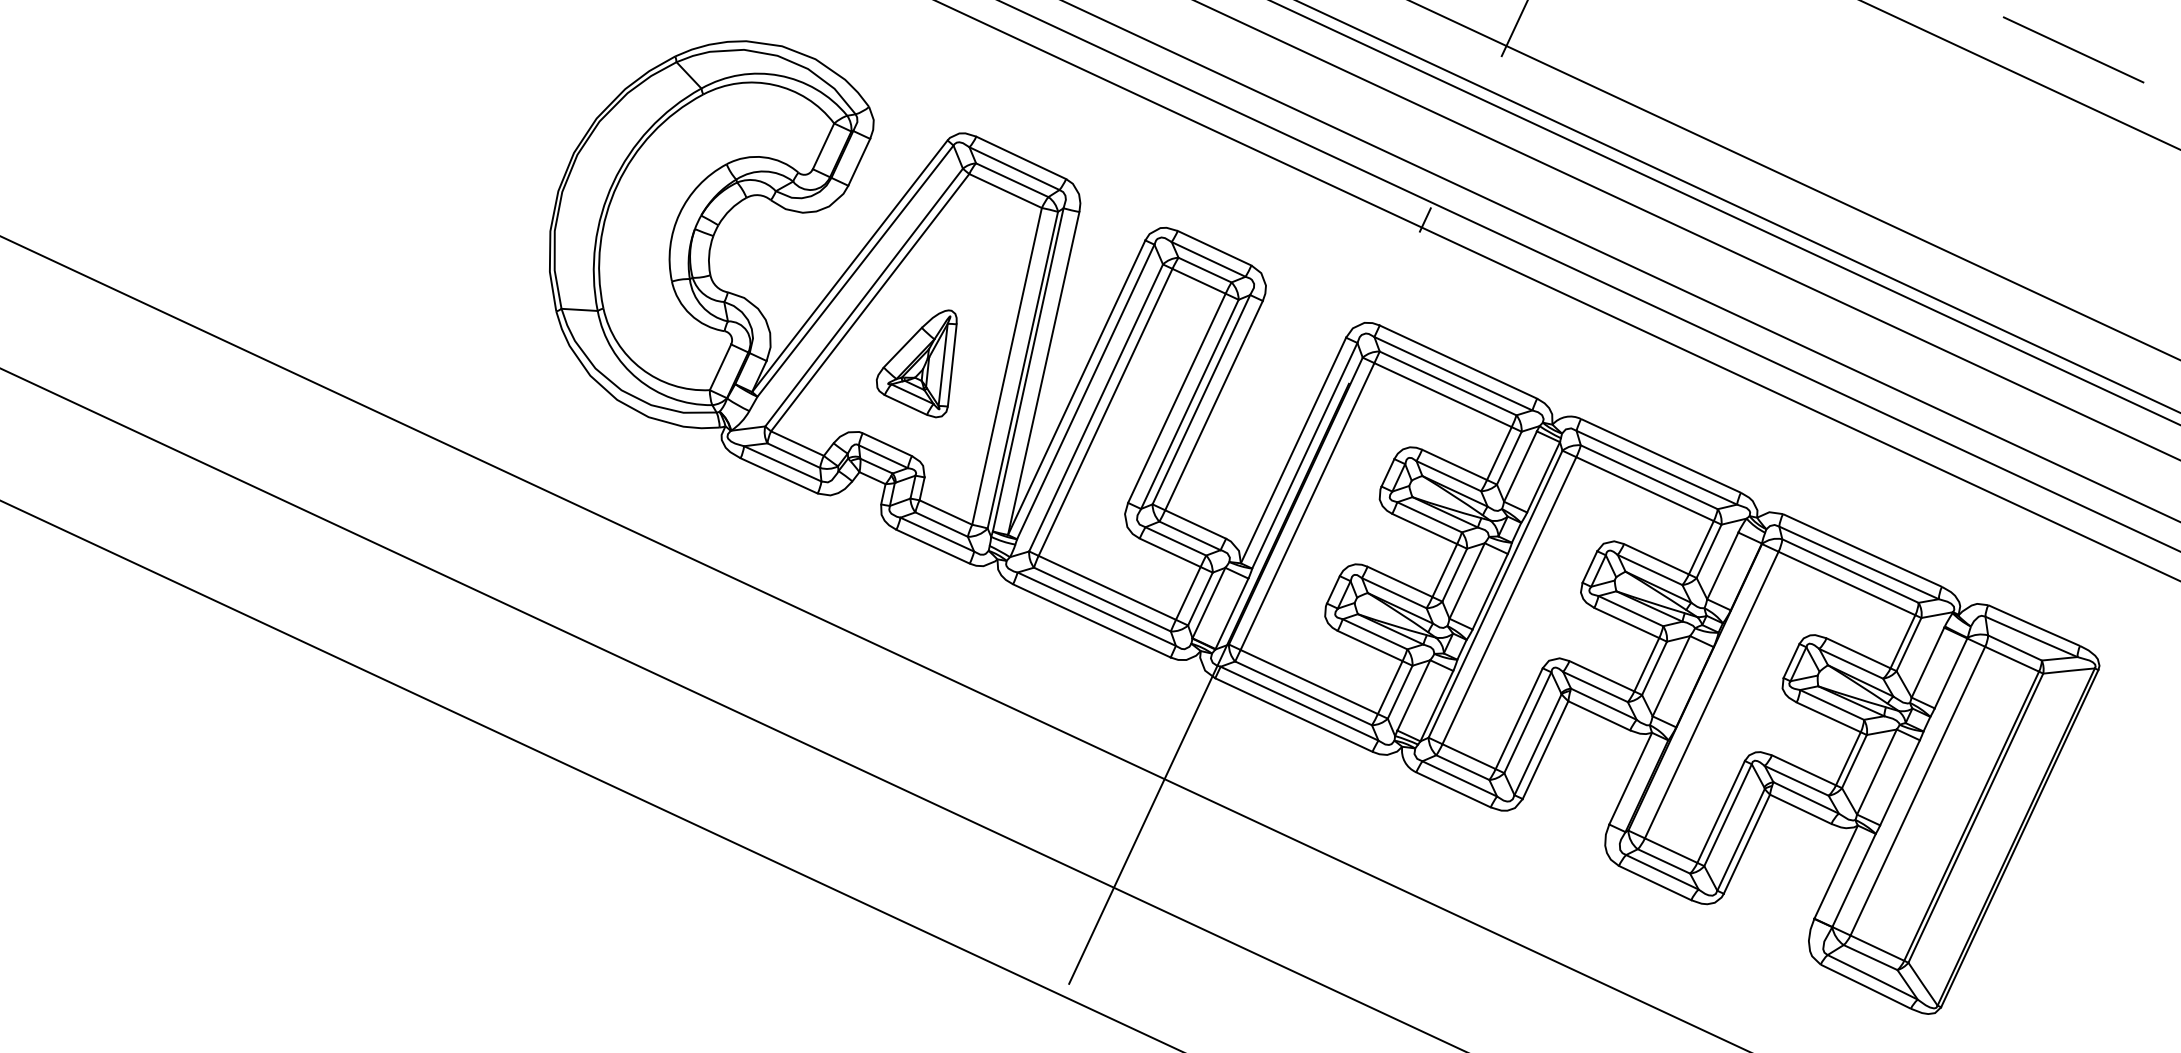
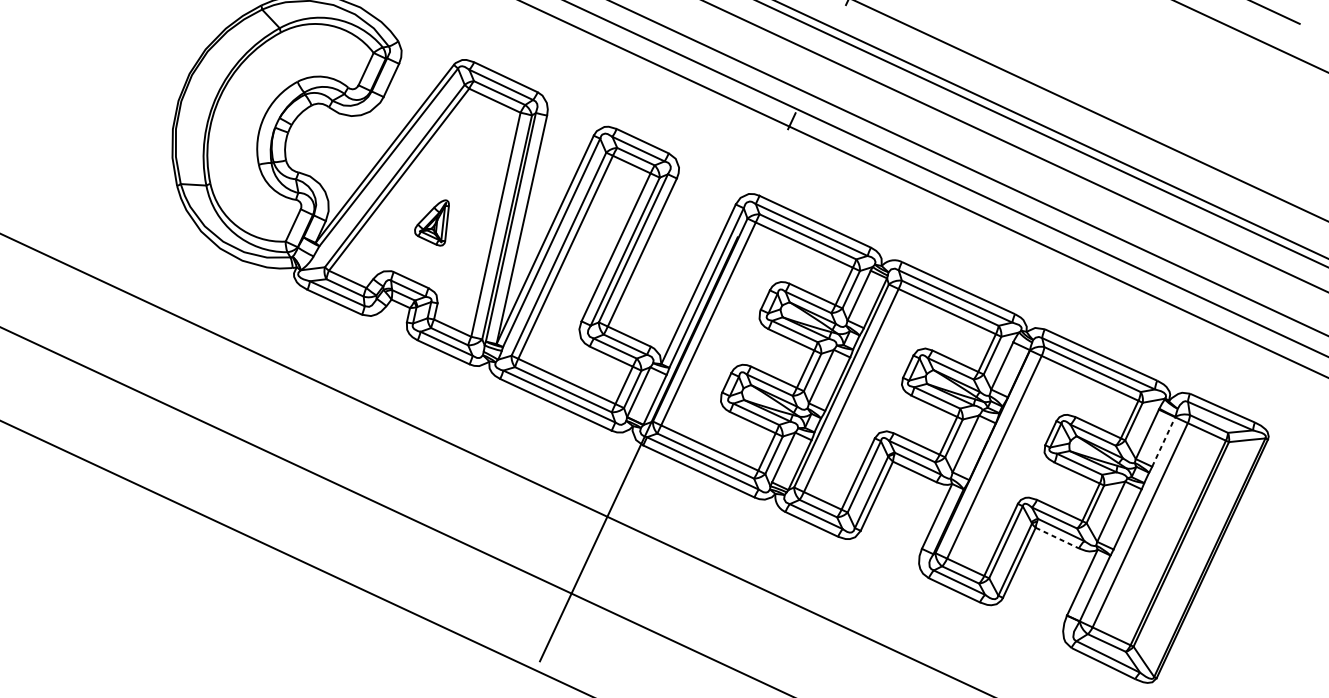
part: (916, 363) -> (431, 222), size x0.6
line: (1951, 673) -> (1164, 442), solid -> dashed
line: (1800, 809) -> (1057, 538), solid -> dashed

